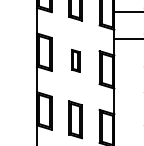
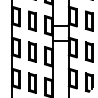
part: (75, 59) -> (32, 51), size x1.67

